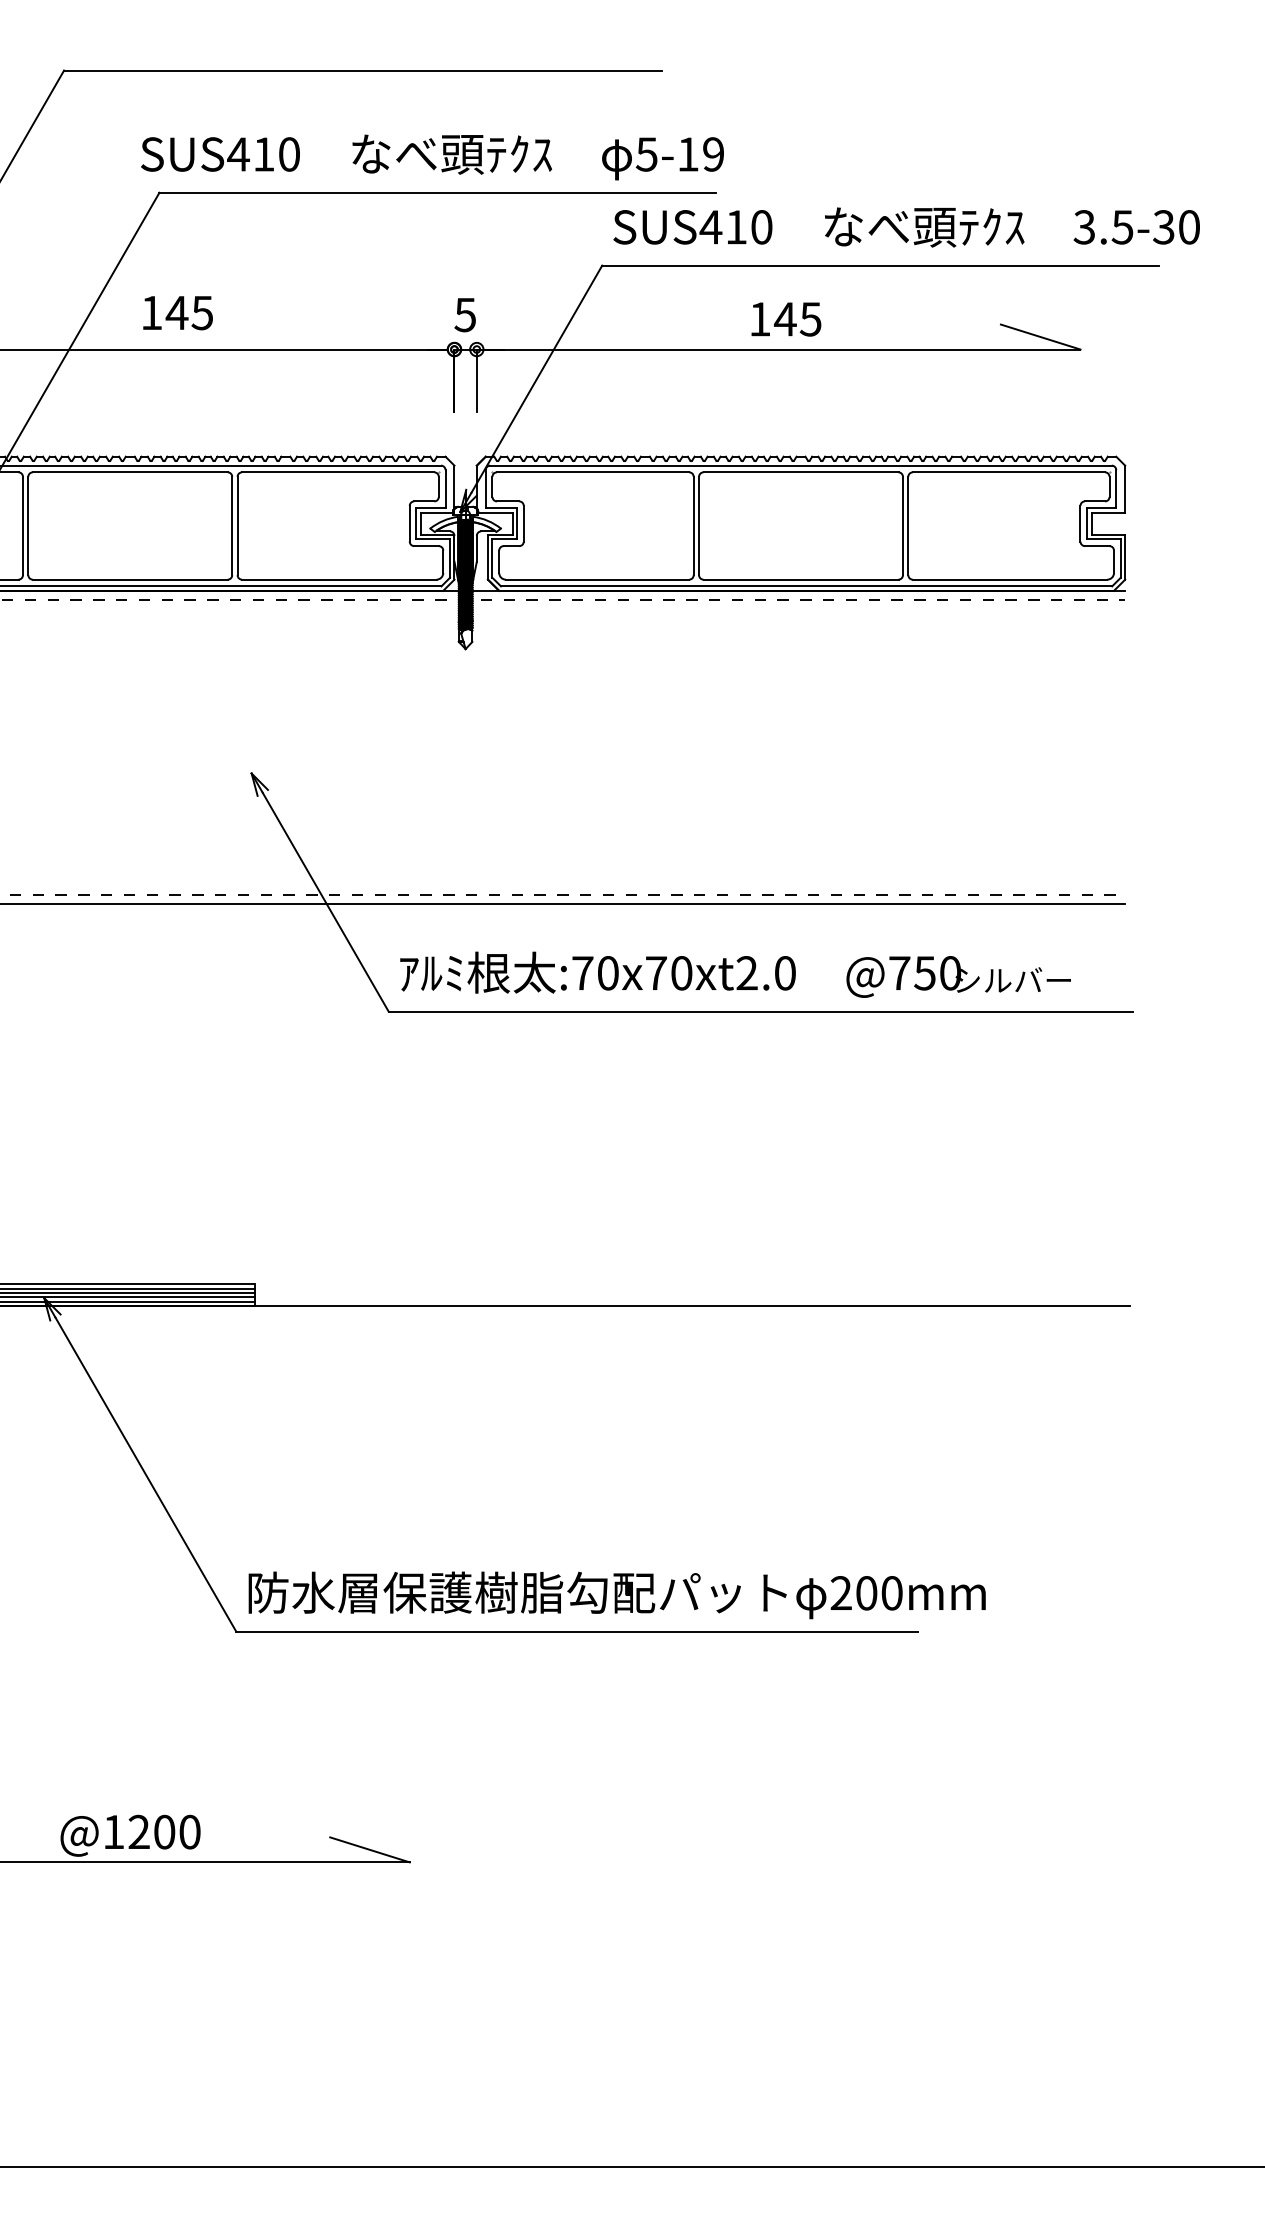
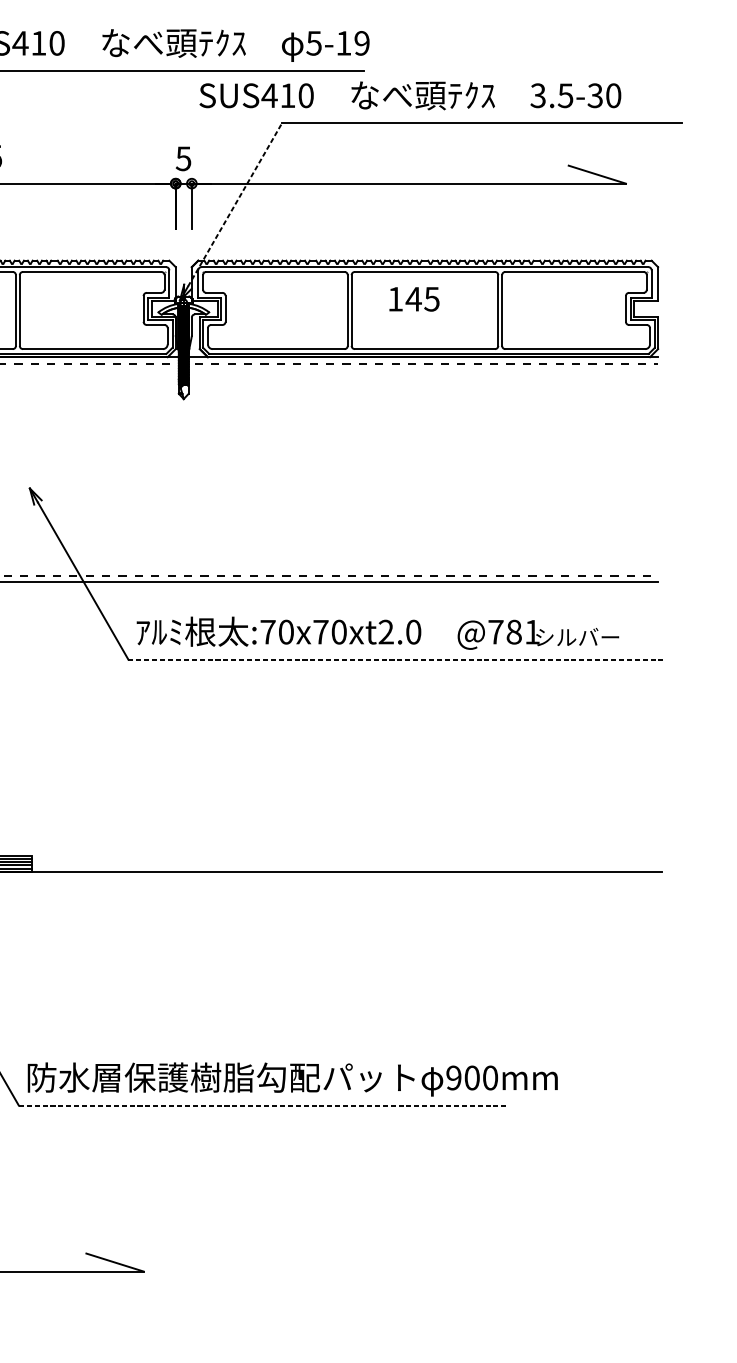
text: (906, 227) -> (410, 95), moved
text: (786, 319) -> (414, 299), moved
line: (537, 378) -> (235, 204), solid -> dashed
text: (937, 973) -> (523, 632), @750 -> @781
line: (761, 1011) -> (396, 659), solid -> dashed
text: (840, 1593) -> (453, 1078), 200mm -> 900mm
line: (577, 1631) -> (264, 1105), solid -> dashed

